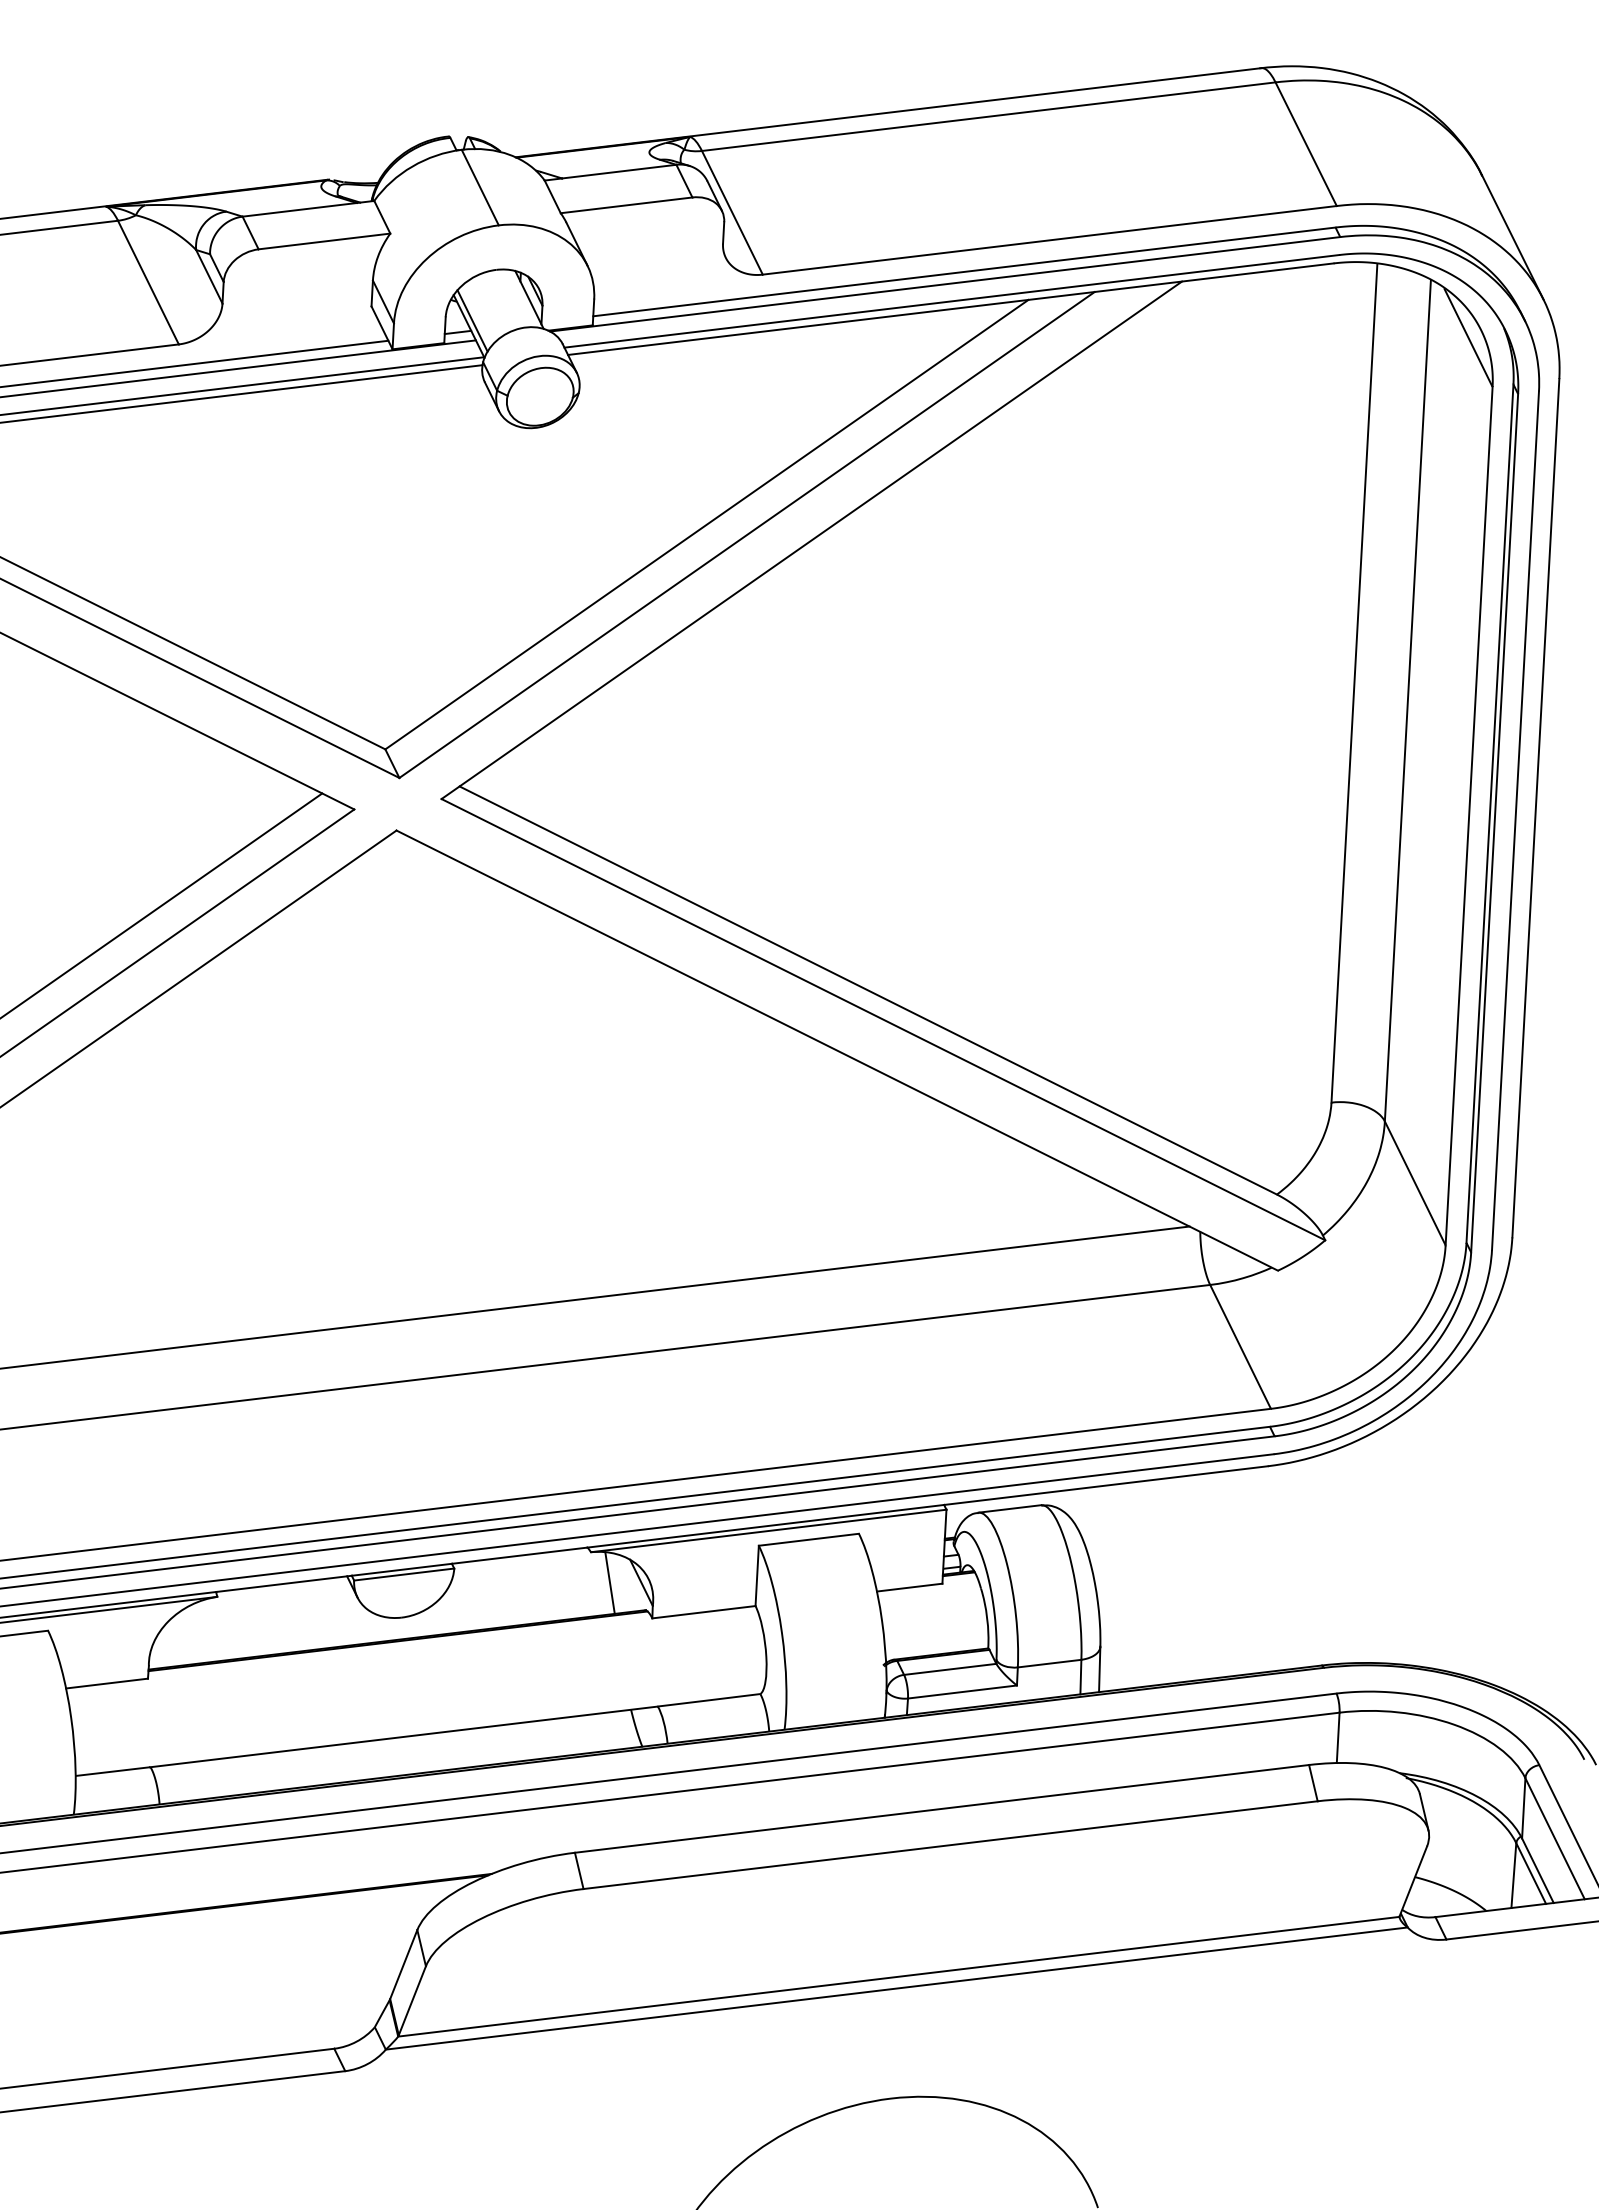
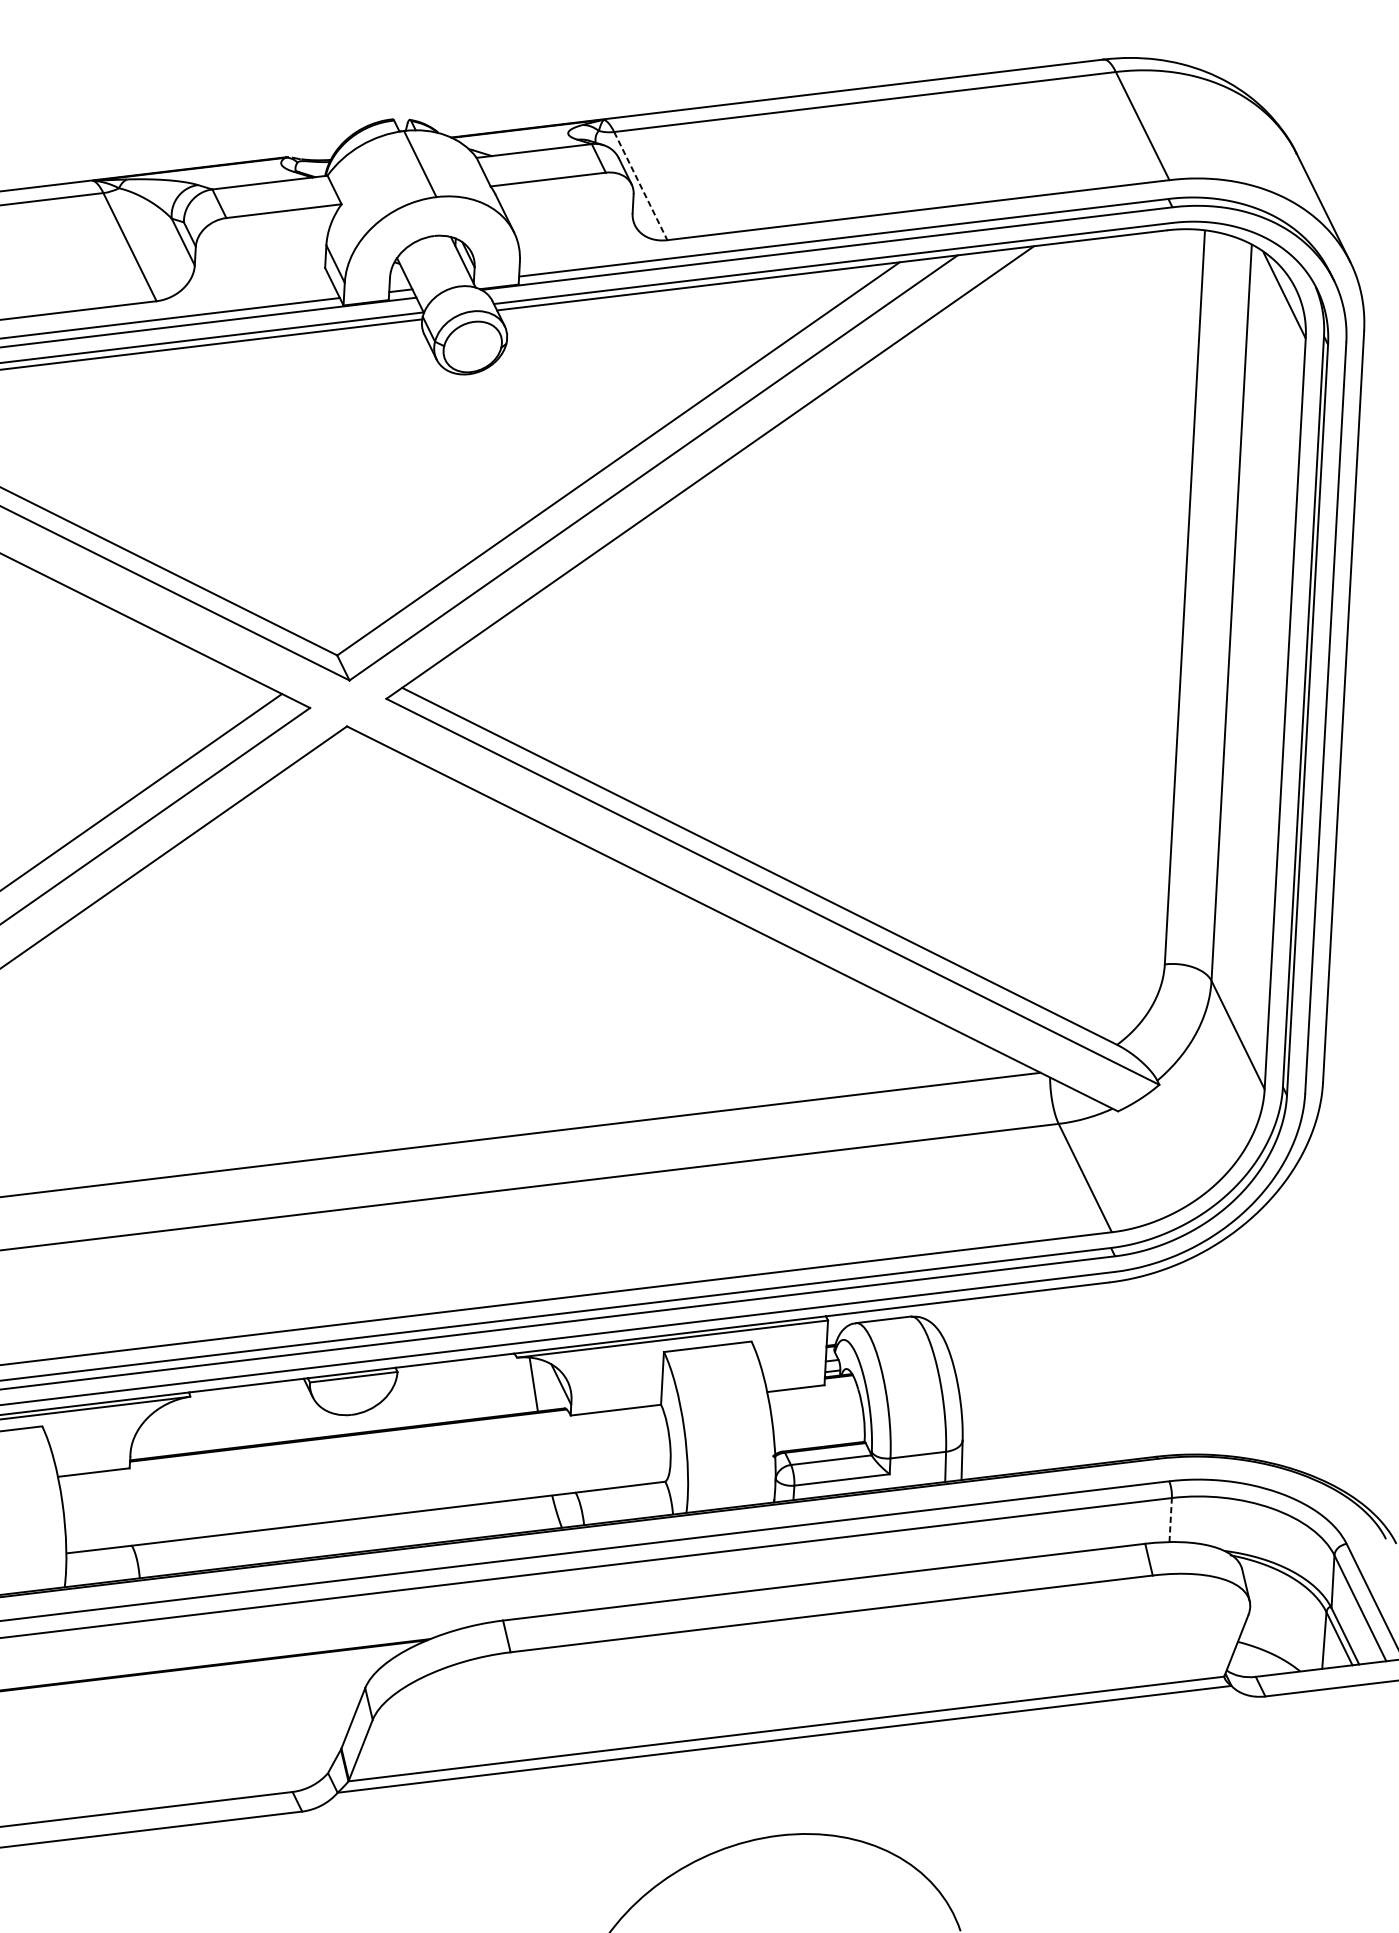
line: (732, 212) -> (640, 185), solid -> dashed
line: (472, 320) -> (413, 280), removed
line: (1338, 1737) -> (1170, 1519), solid -> dashed

